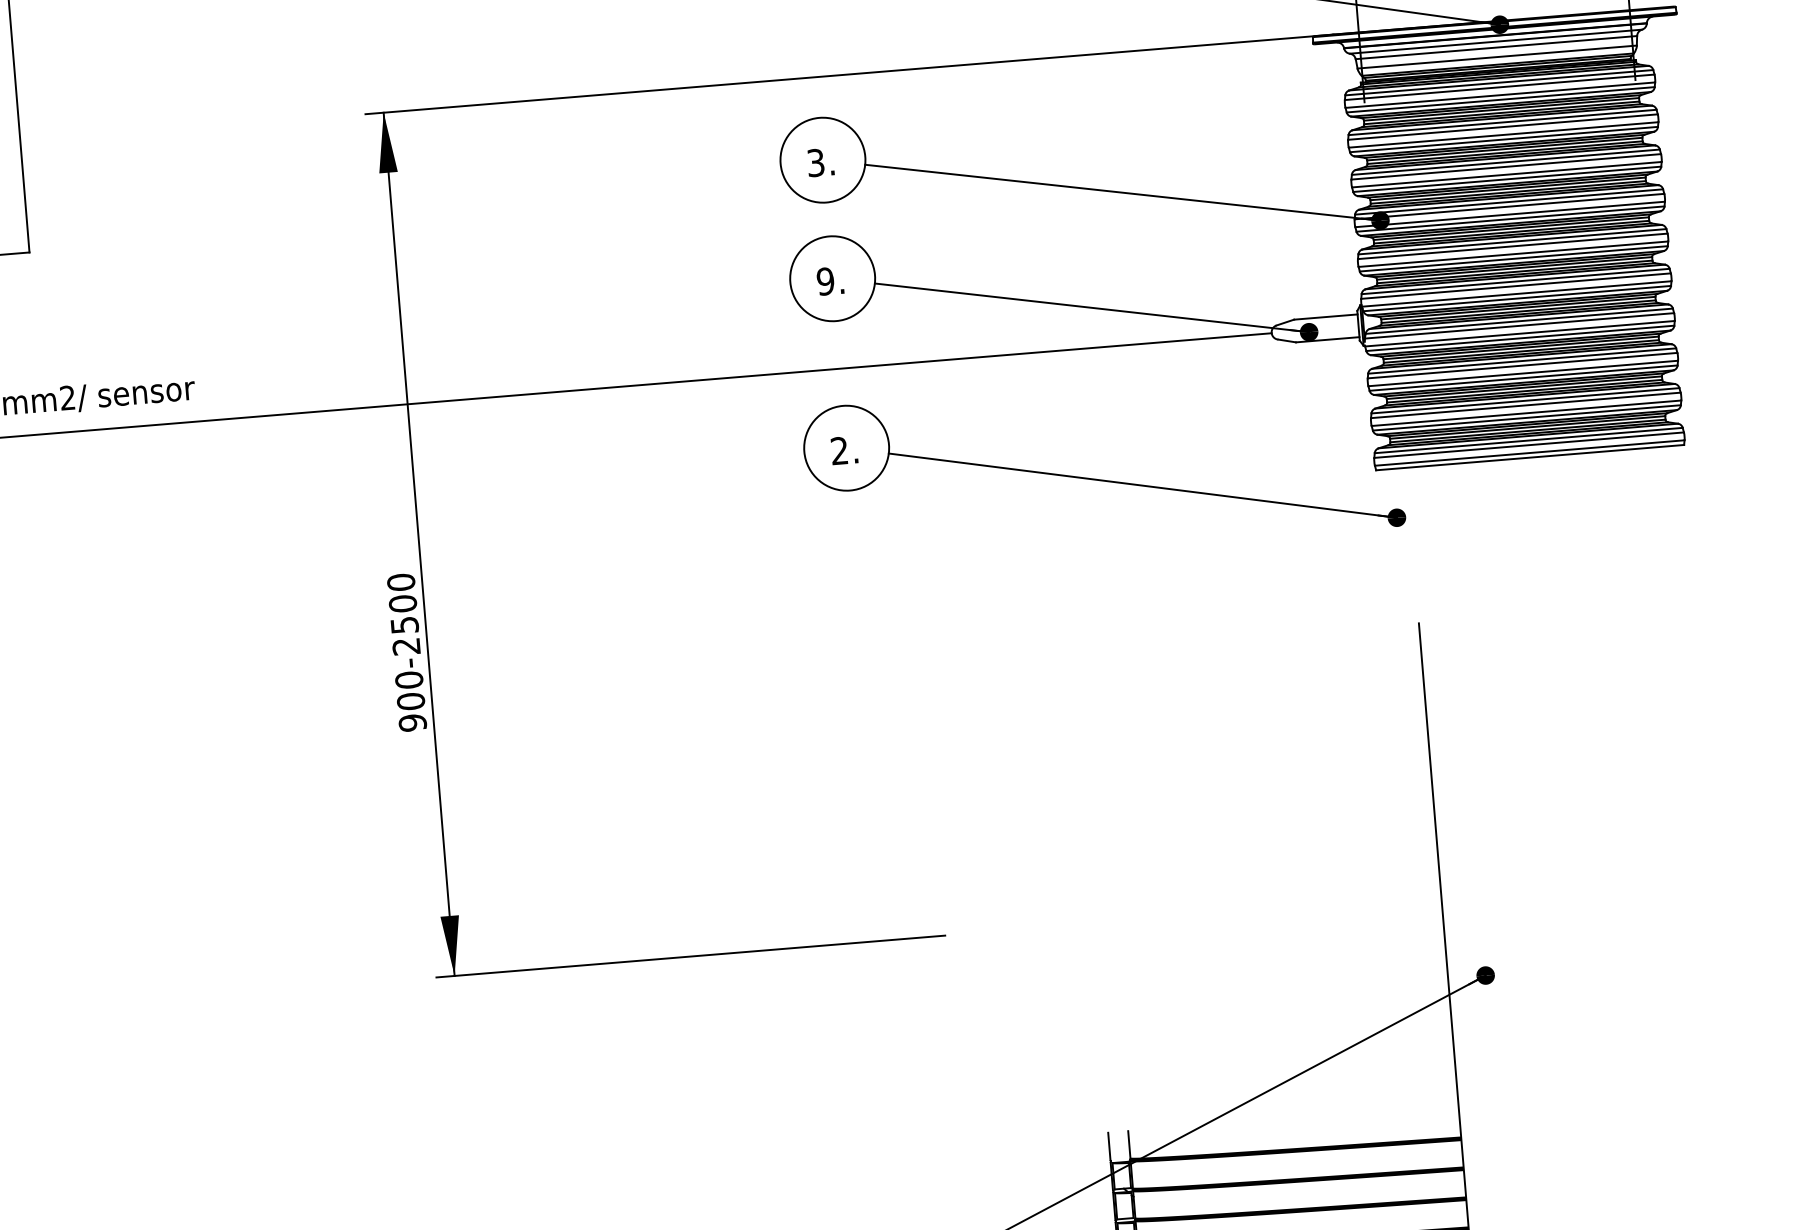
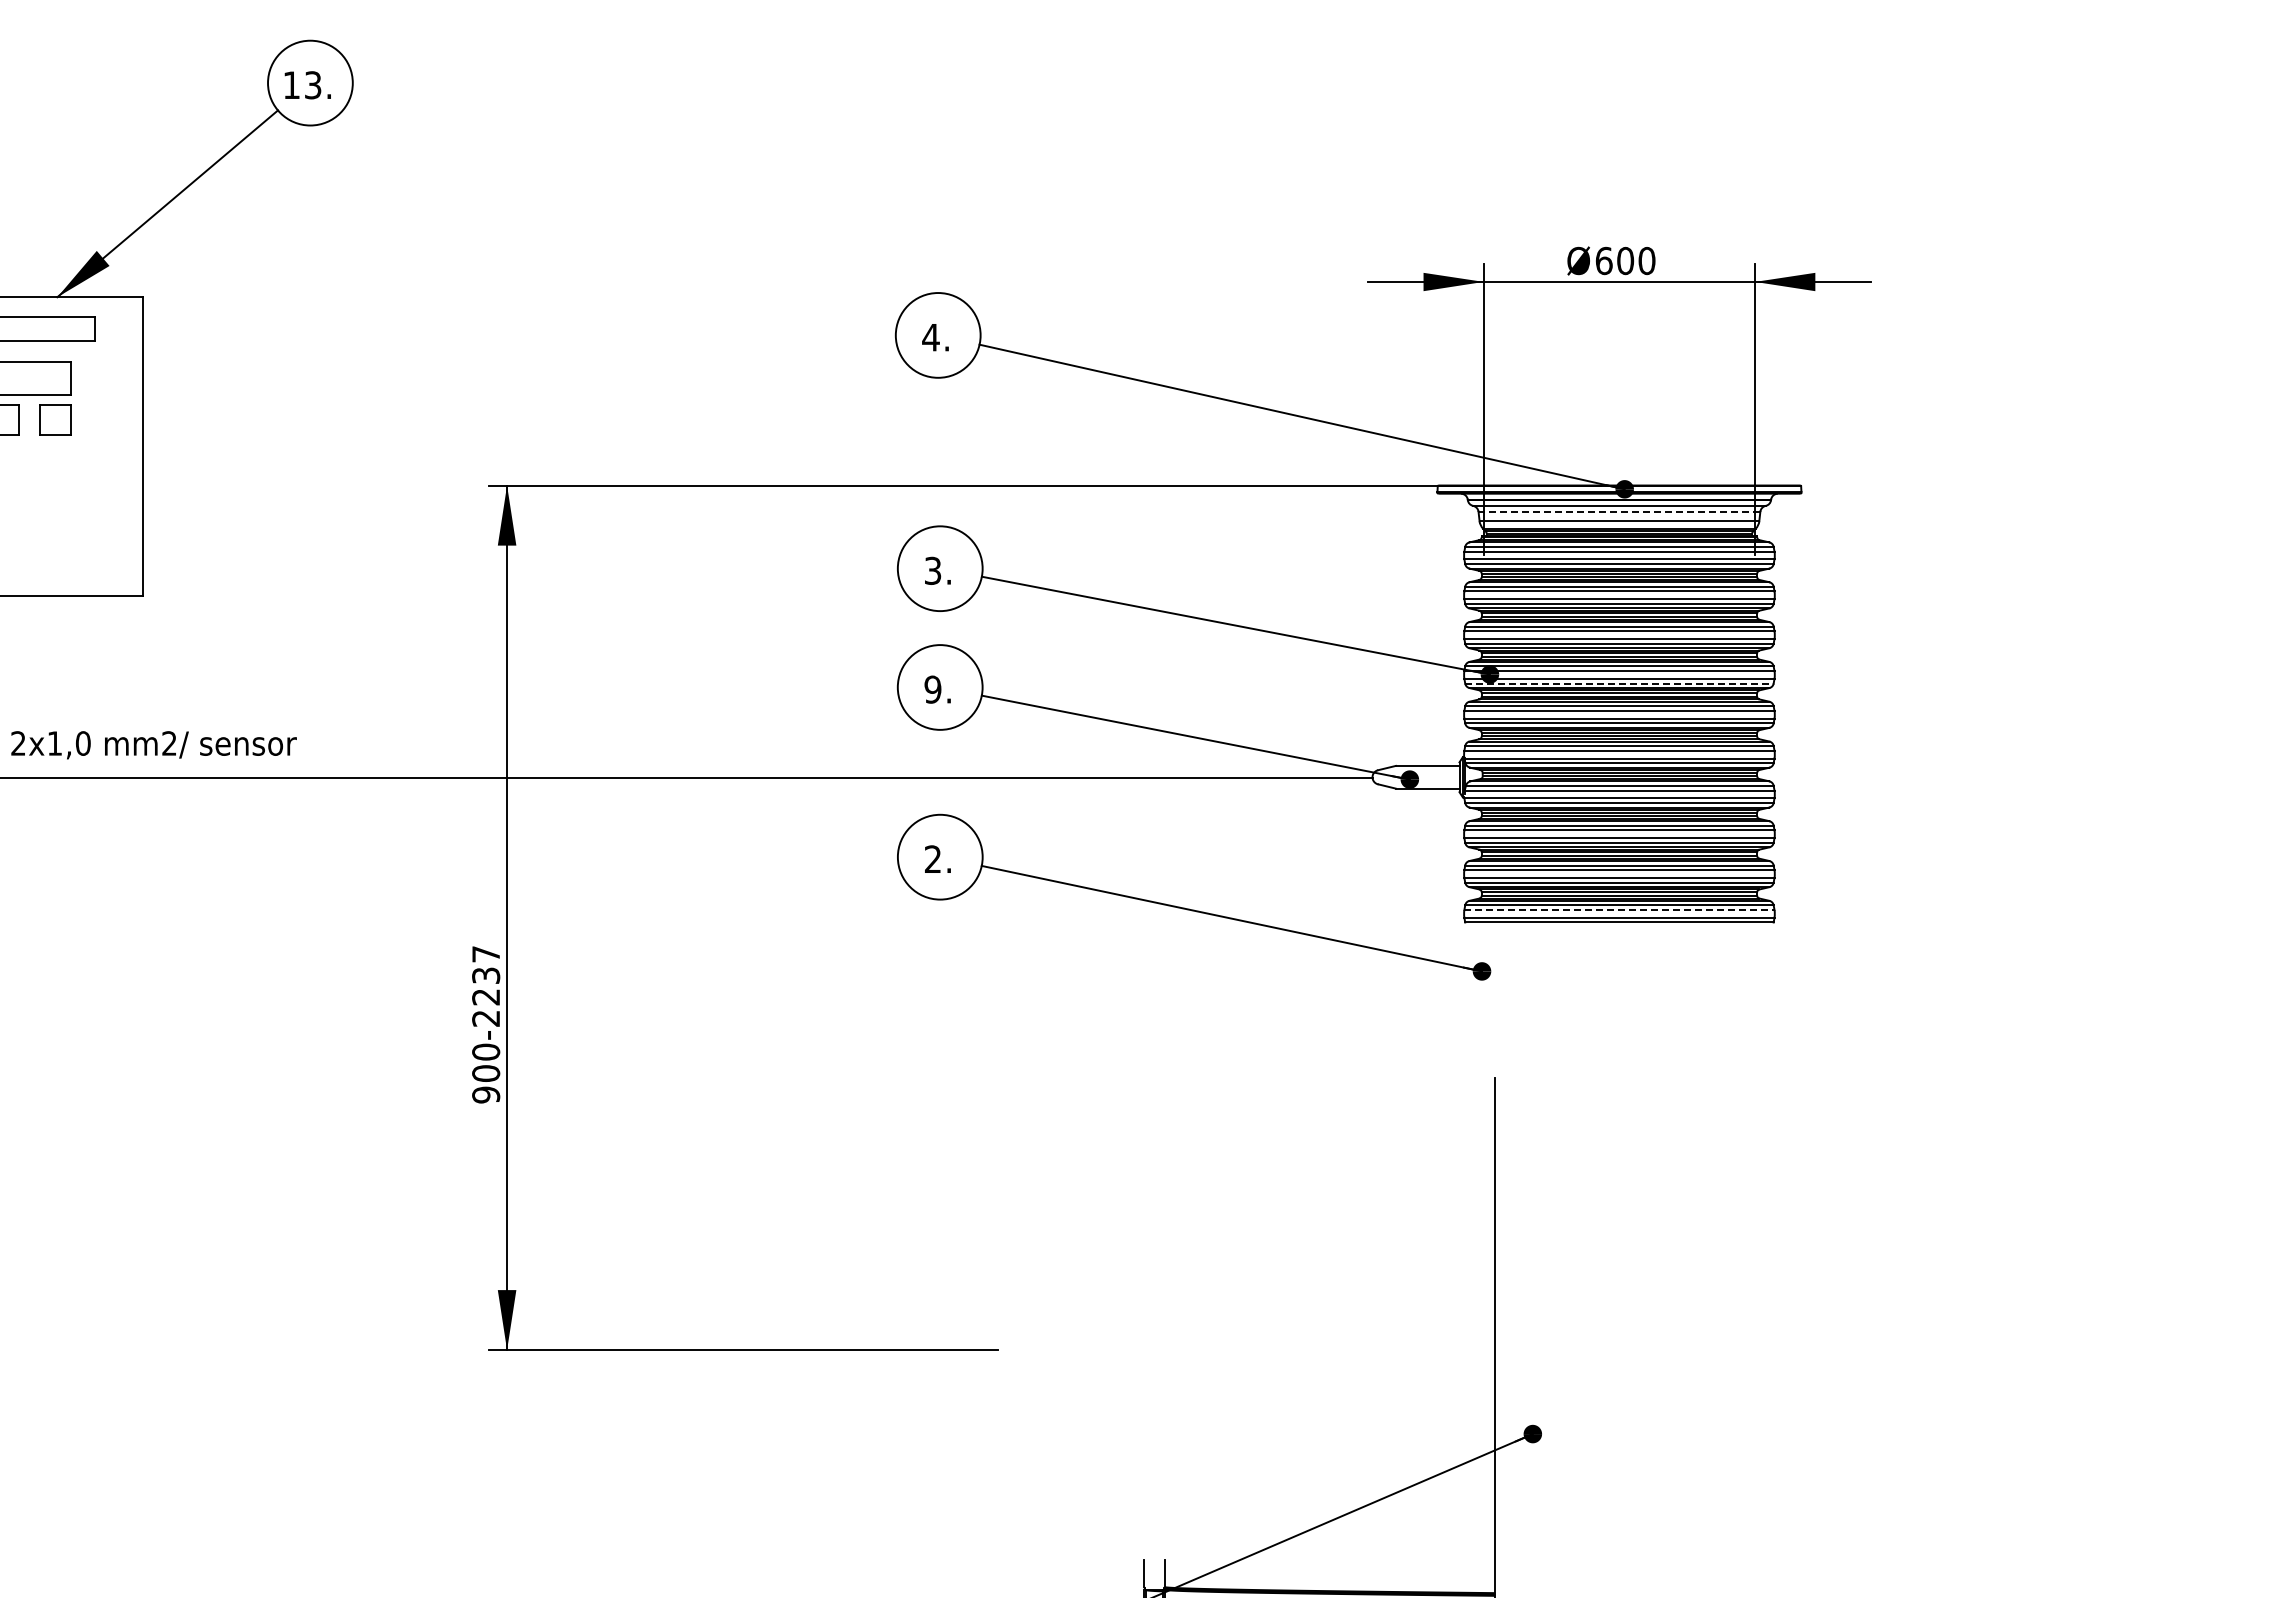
line: (1496, 47) -> (1619, 511), solid -> dashed
line: (1510, 219) -> (1619, 683), solid -> dashed
line: (1529, 444) -> (1619, 909), solid -> dashed
text: (403, 603) -> (486, 975), 900-2500 -> 900-2237

